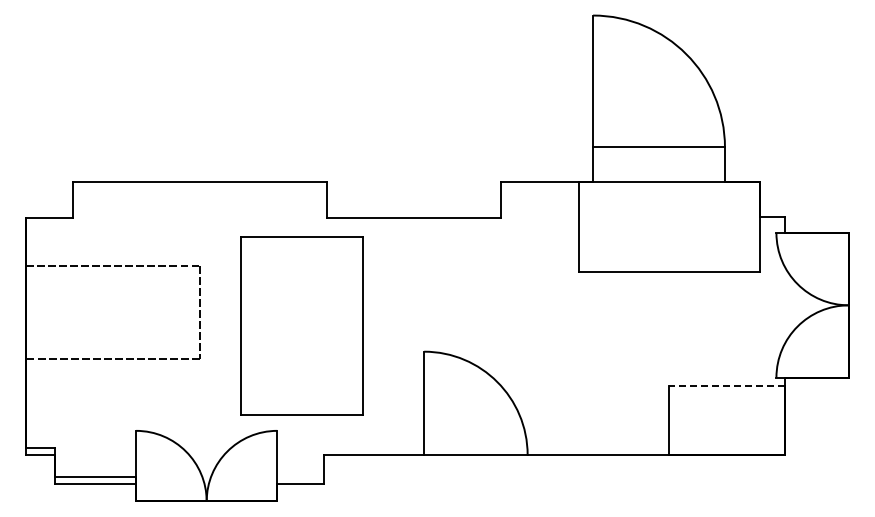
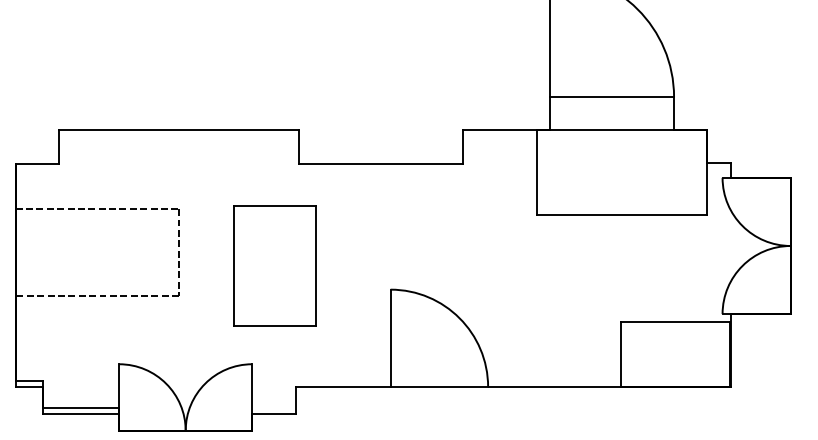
part: (301, 326) -> (275, 265), size x0.71
line: (726, 385) -> (675, 321), dashed -> solid

